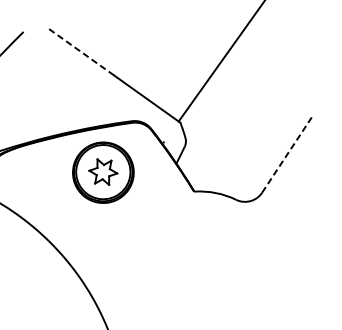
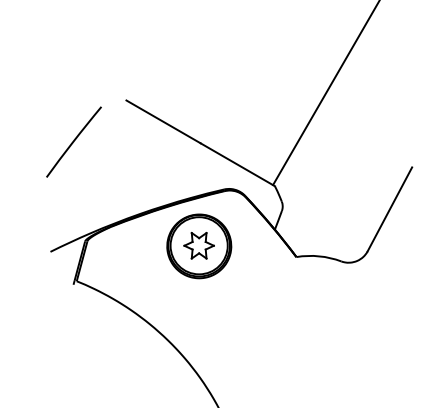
line: (80, 51) -> (163, 121), dashed -> solid
line: (287, 154) -> (390, 208), dashed -> solid

